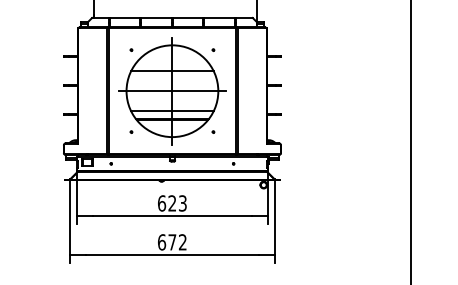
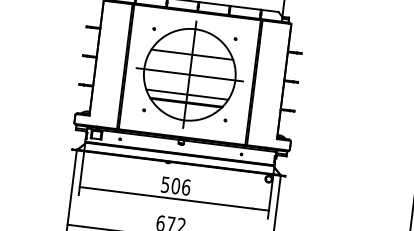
text: (172, 203) -> (175, 186), 623 -> 506

